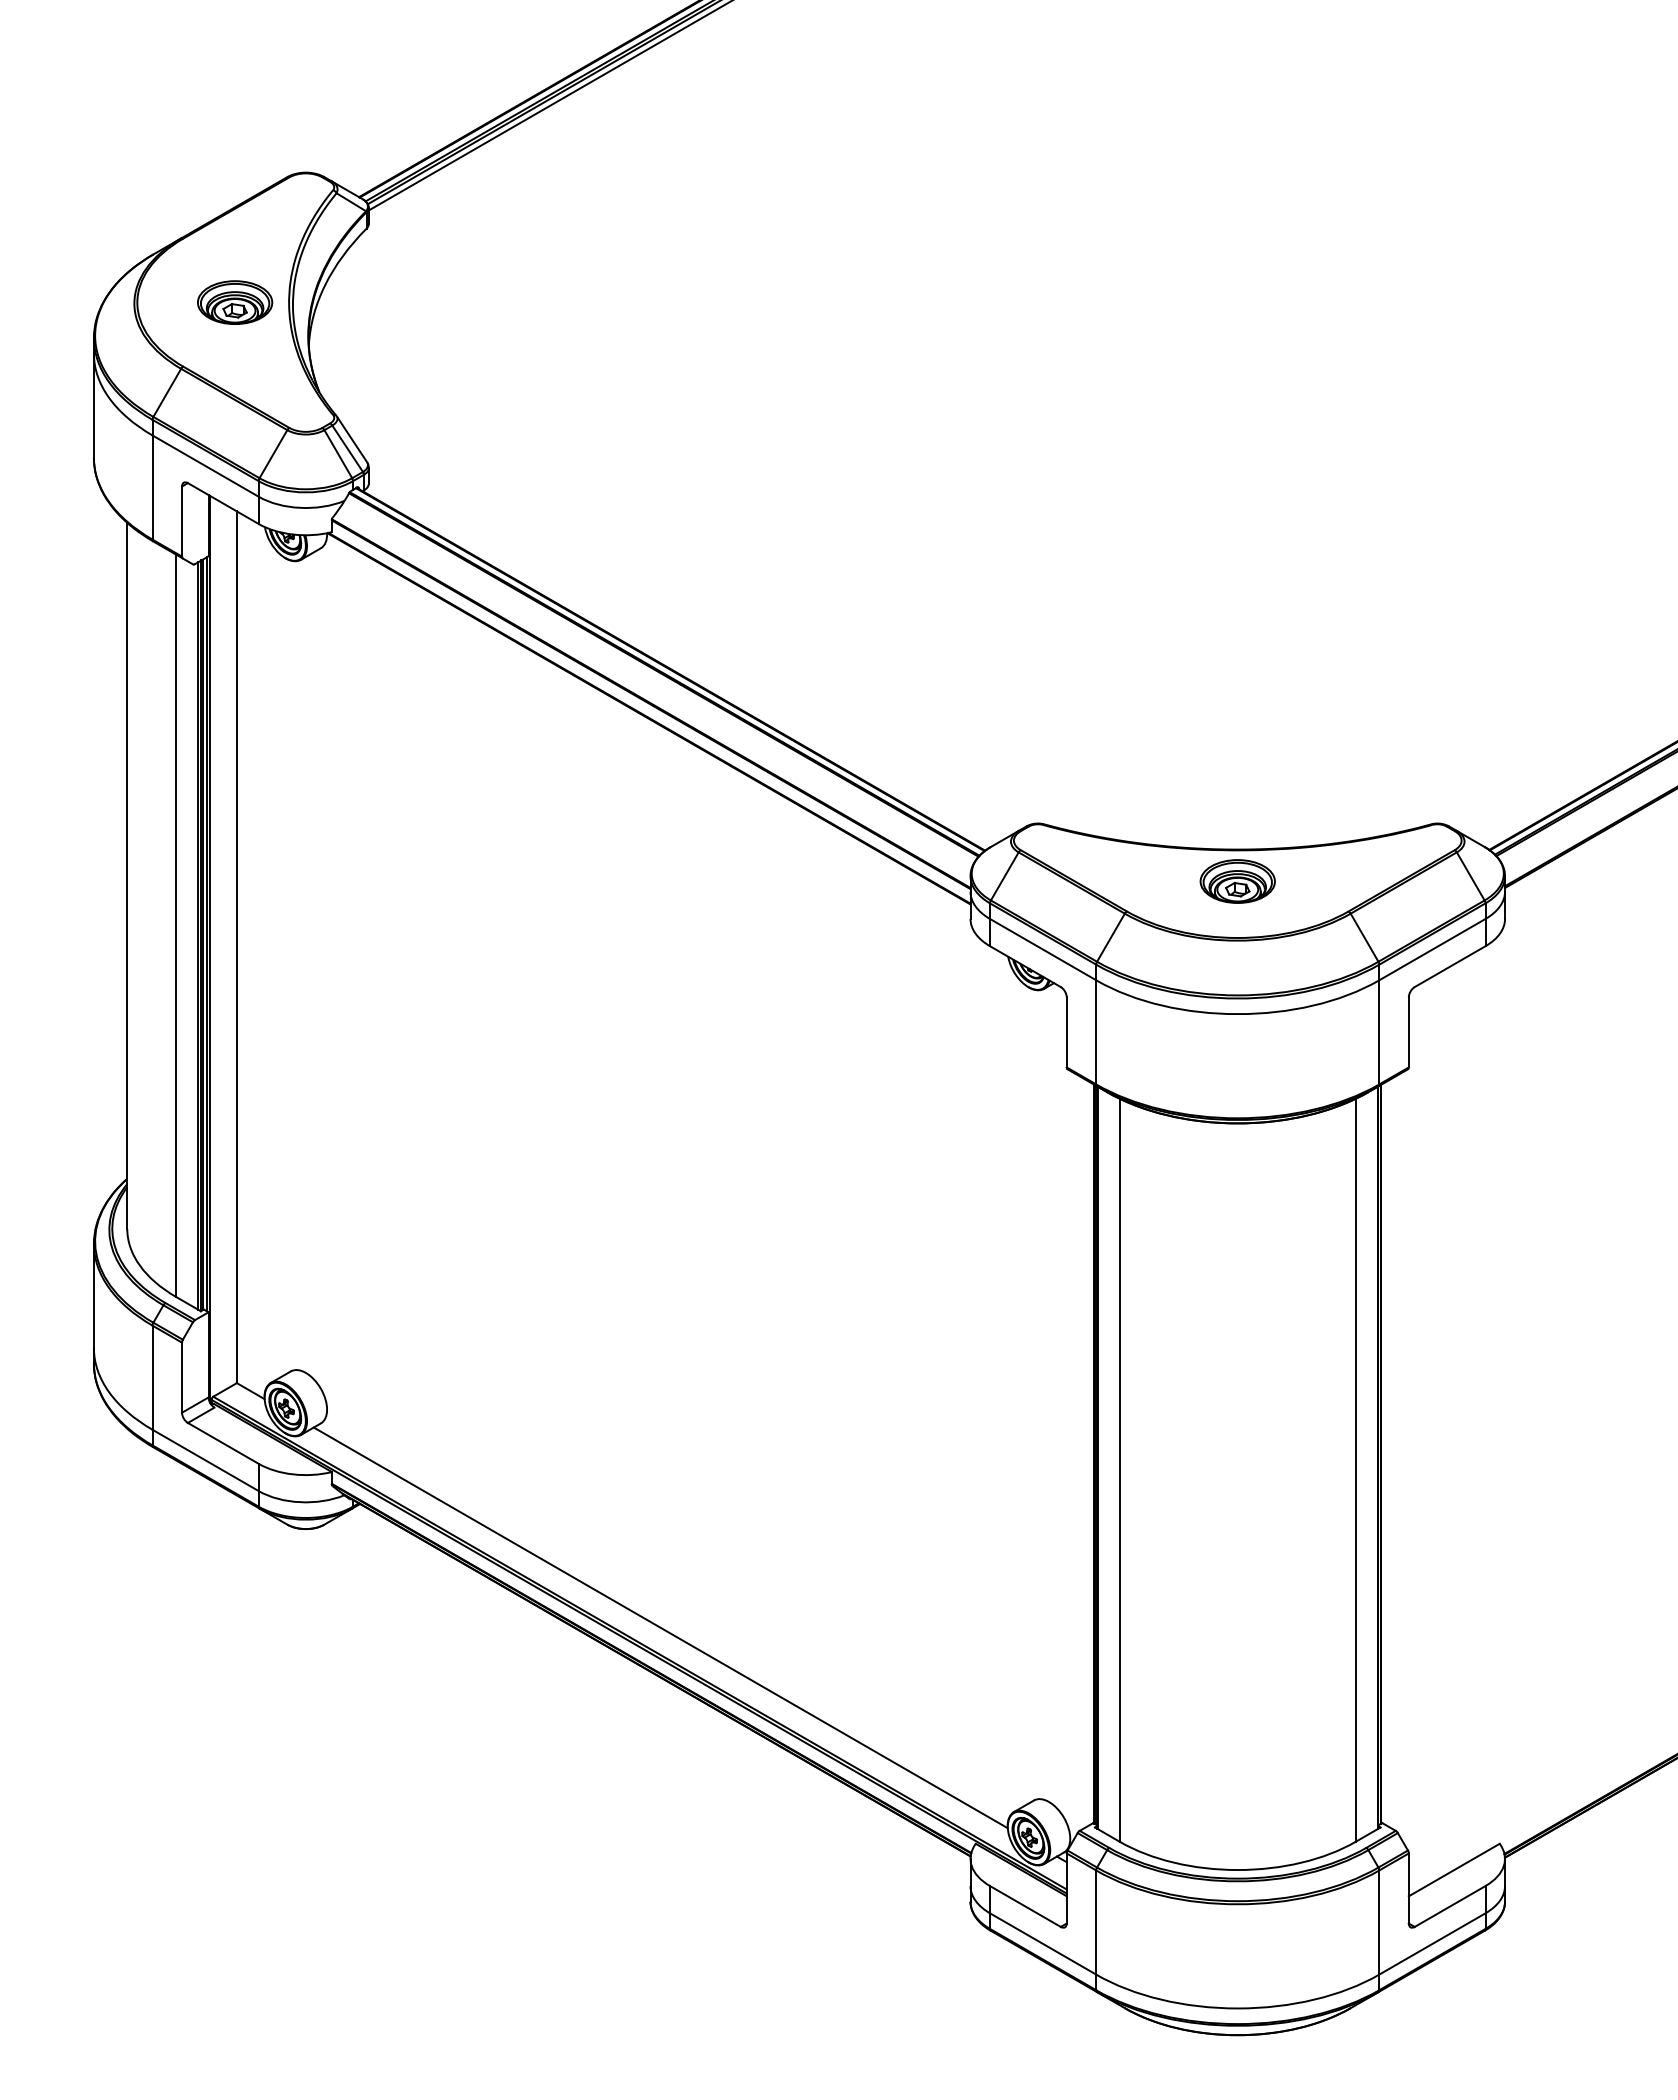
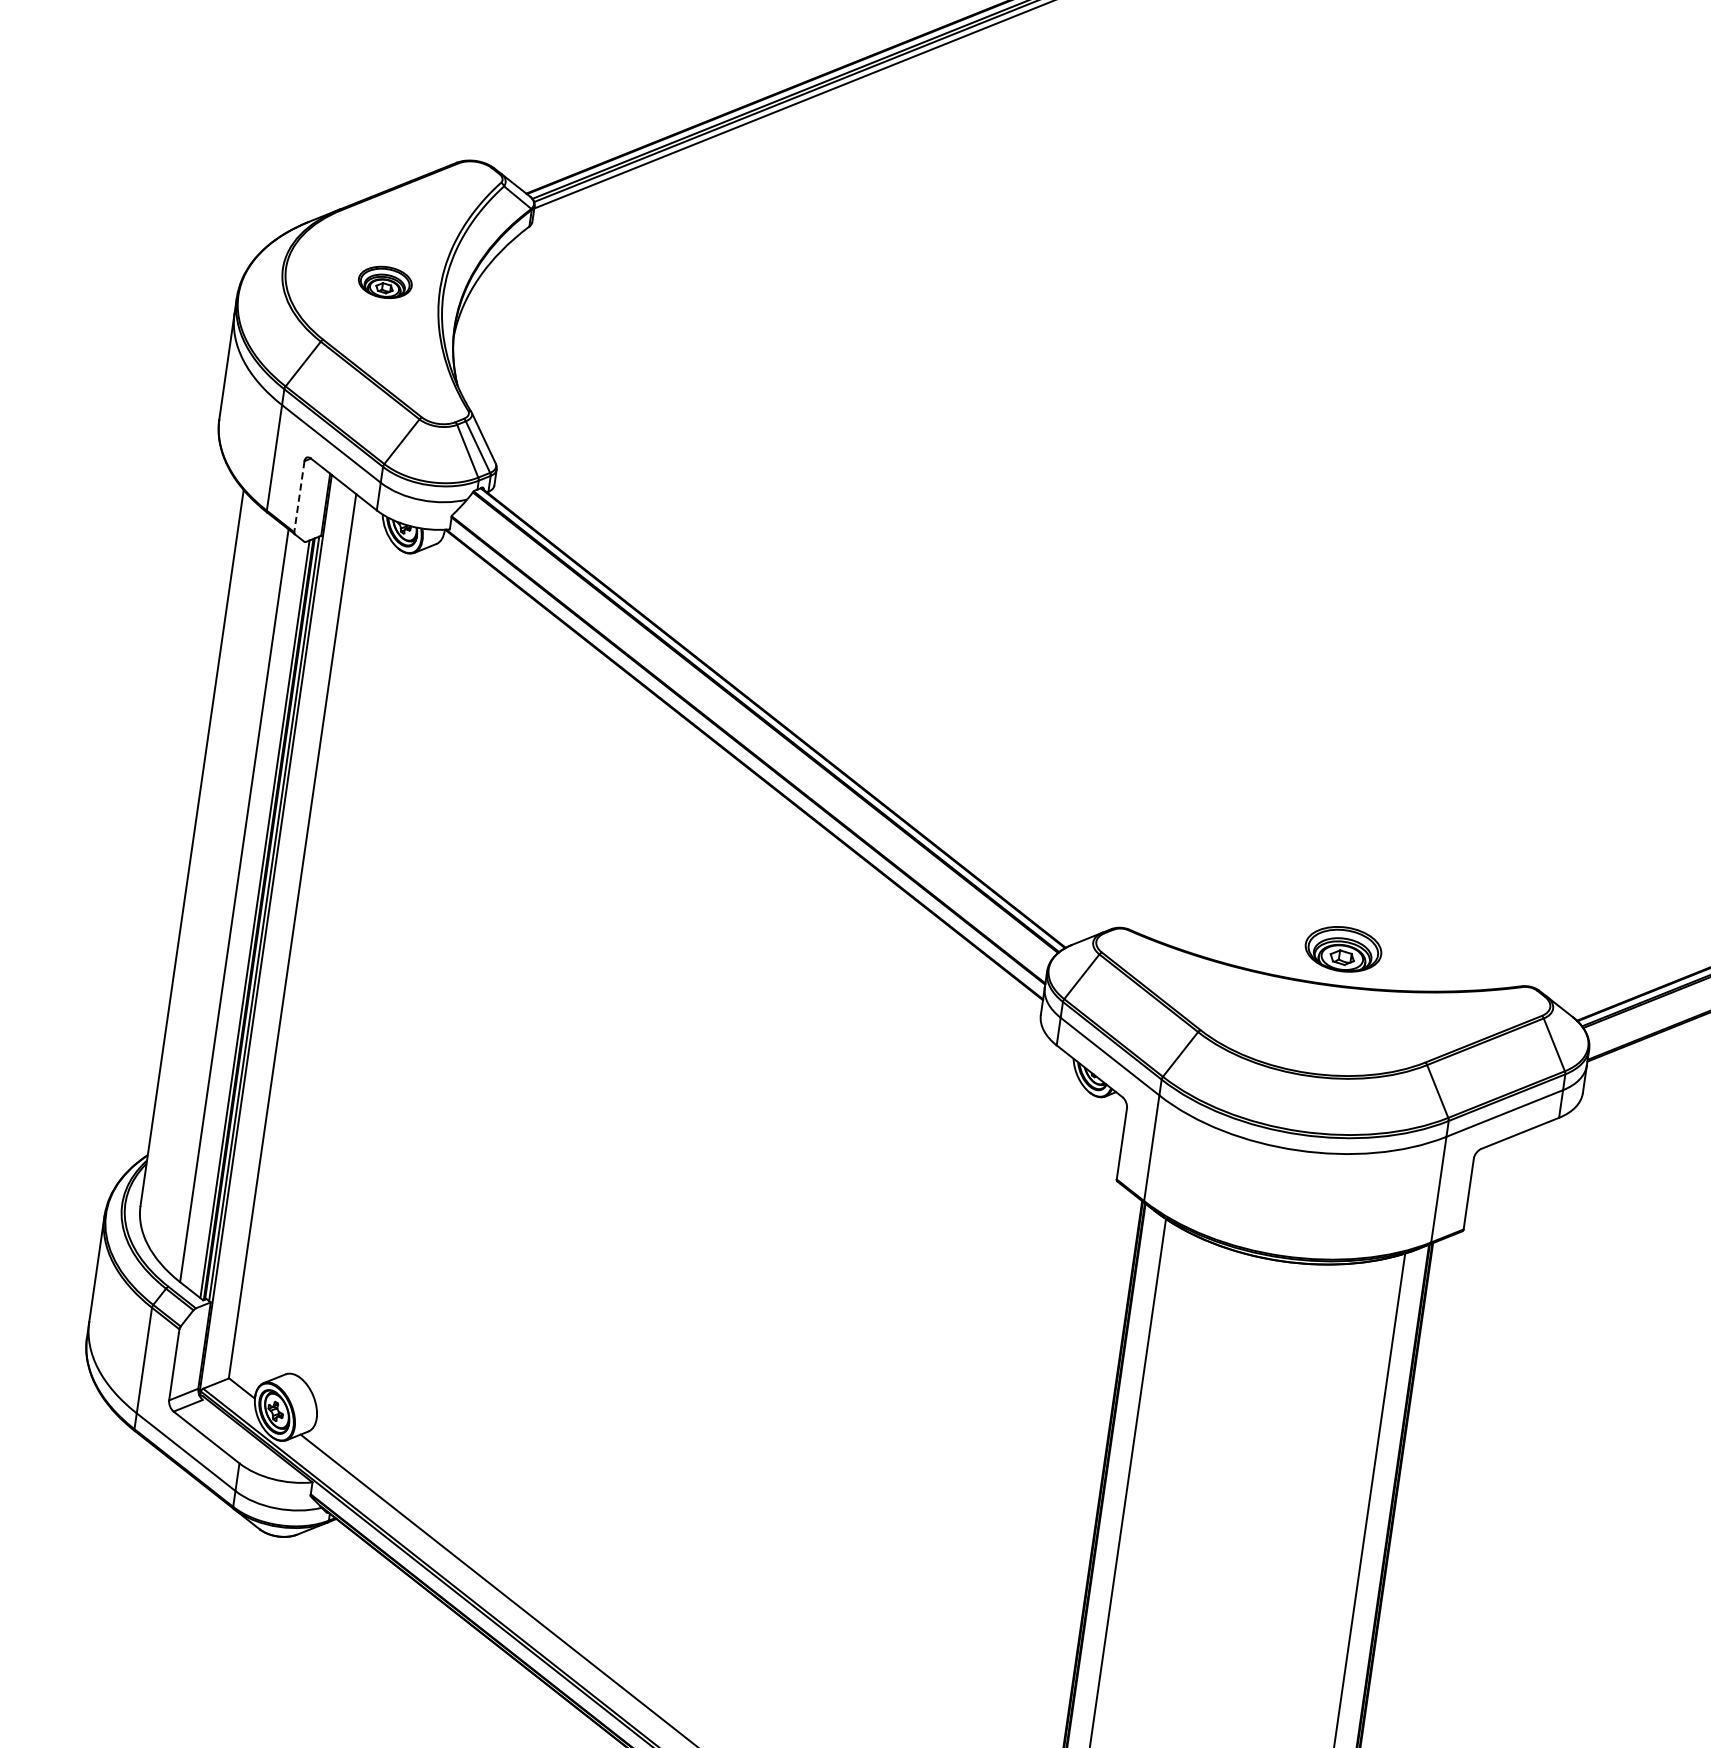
part: (235, 302) -> (385, 282), size x0.7
line: (182, 522) -> (299, 497), solid -> dashed
part: (1237, 881) -> (1343, 949), moved

